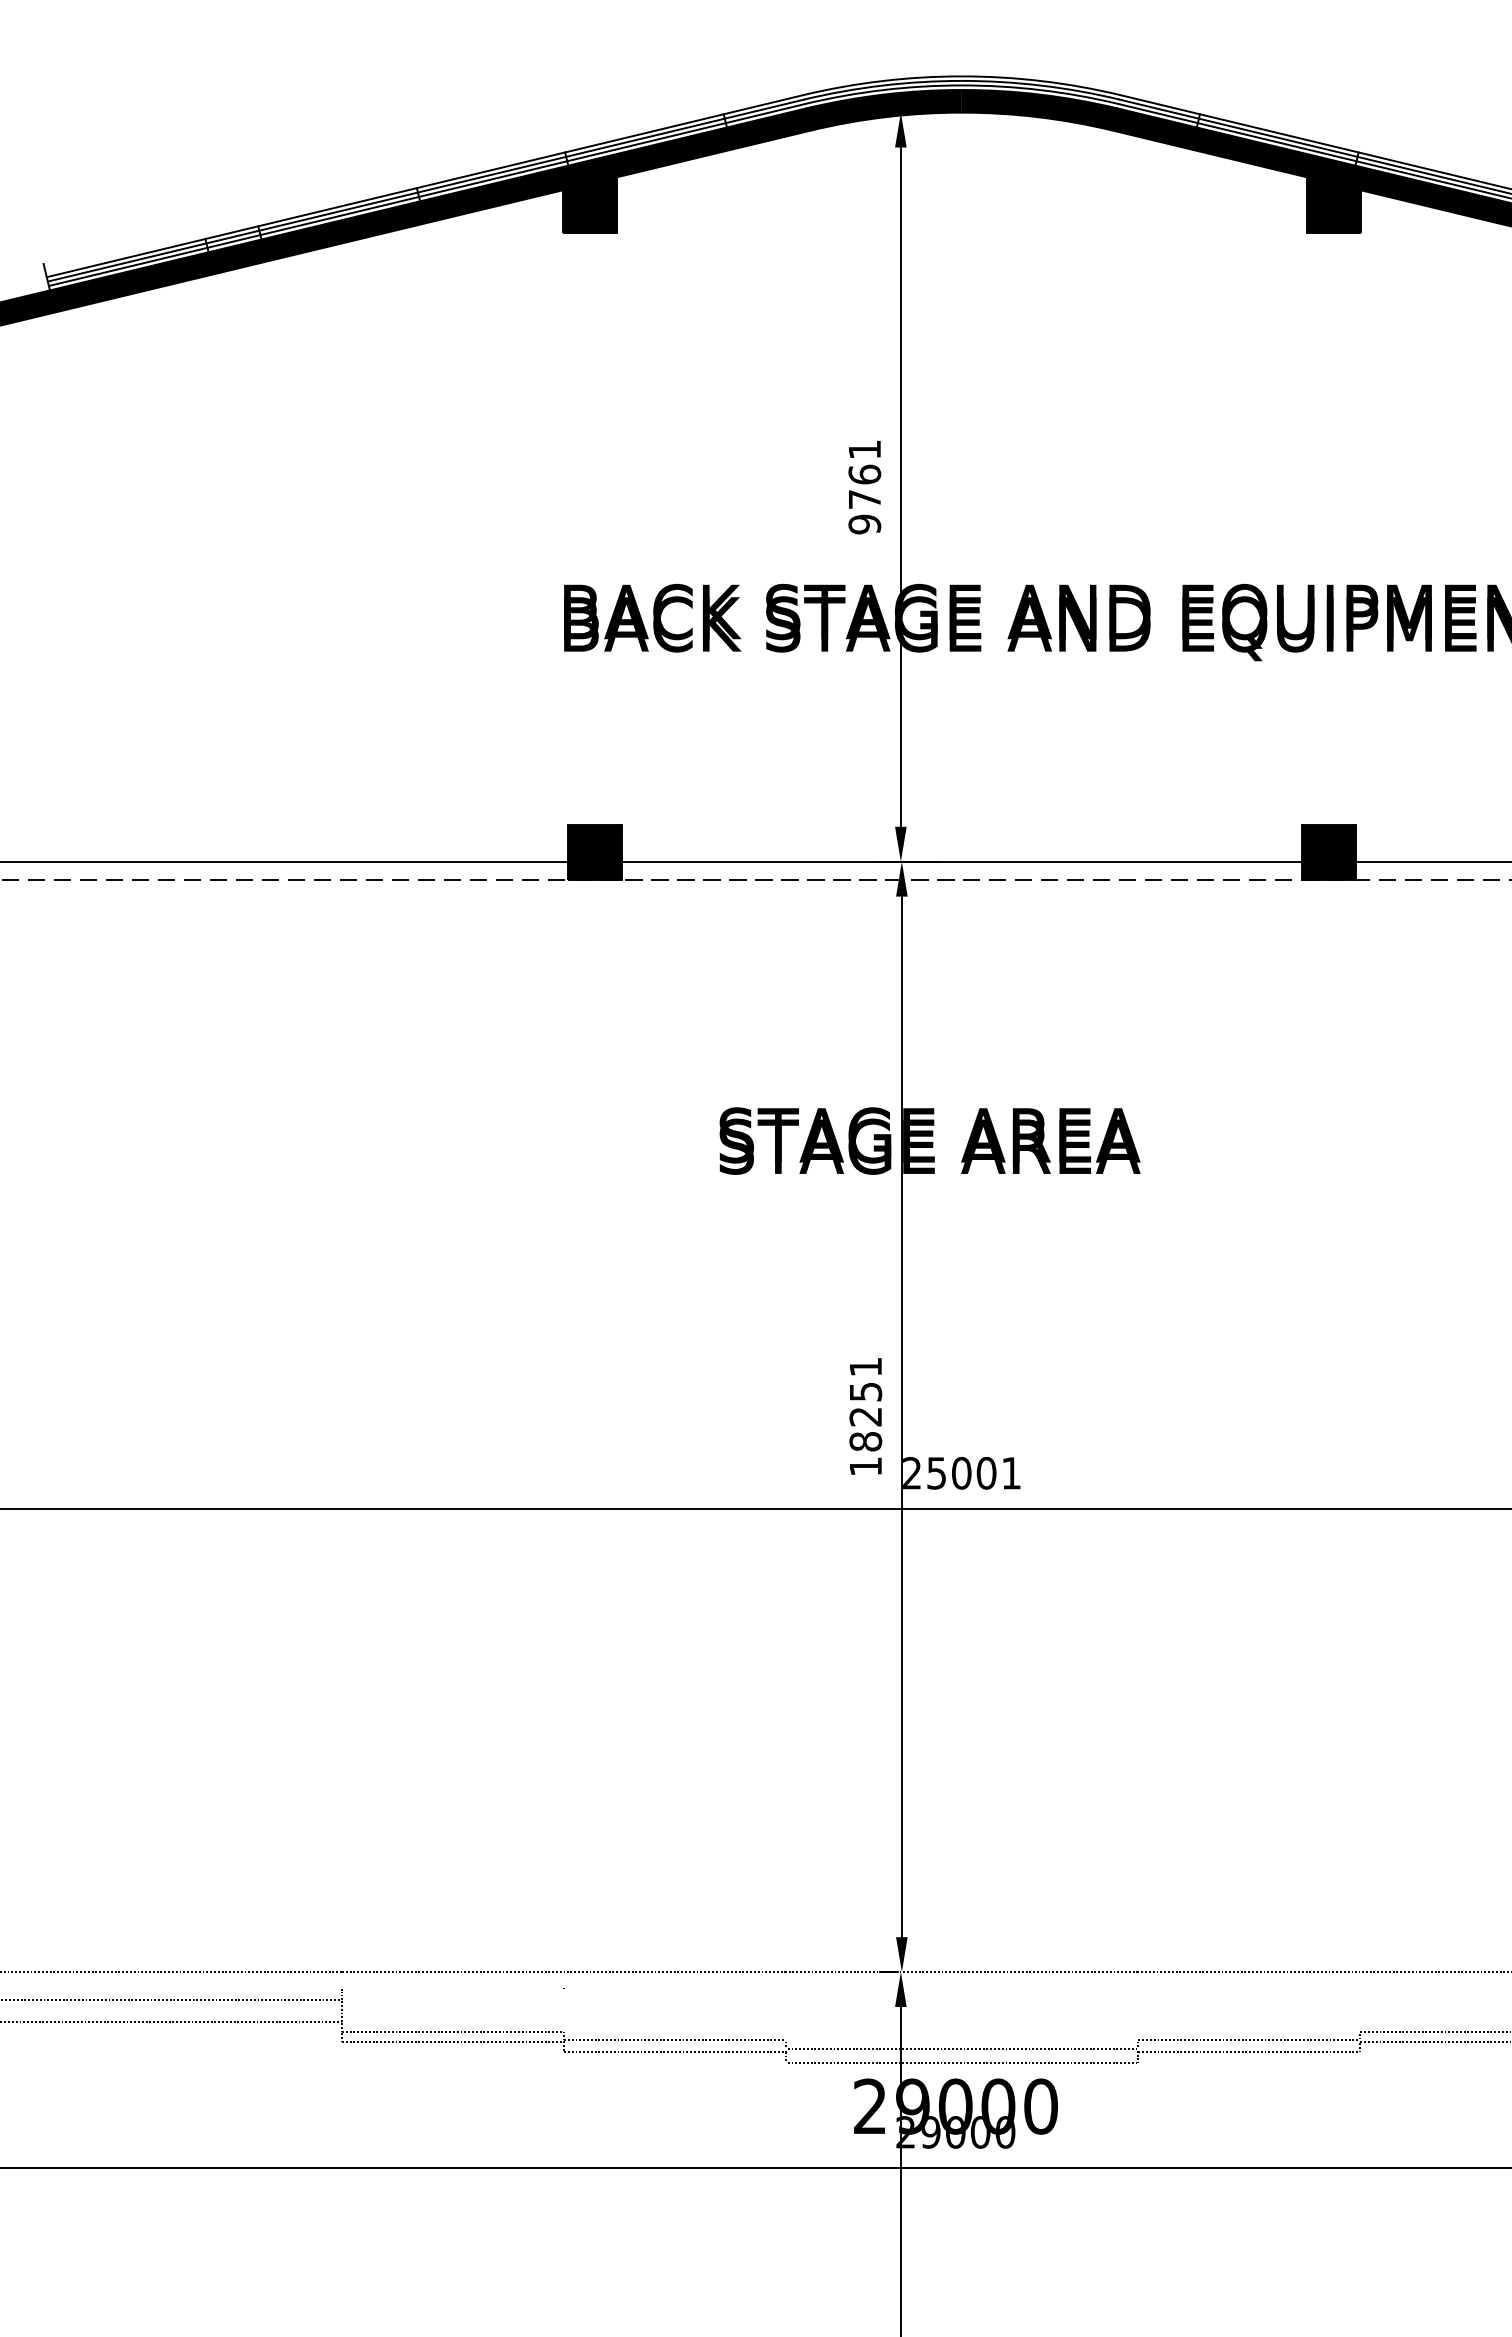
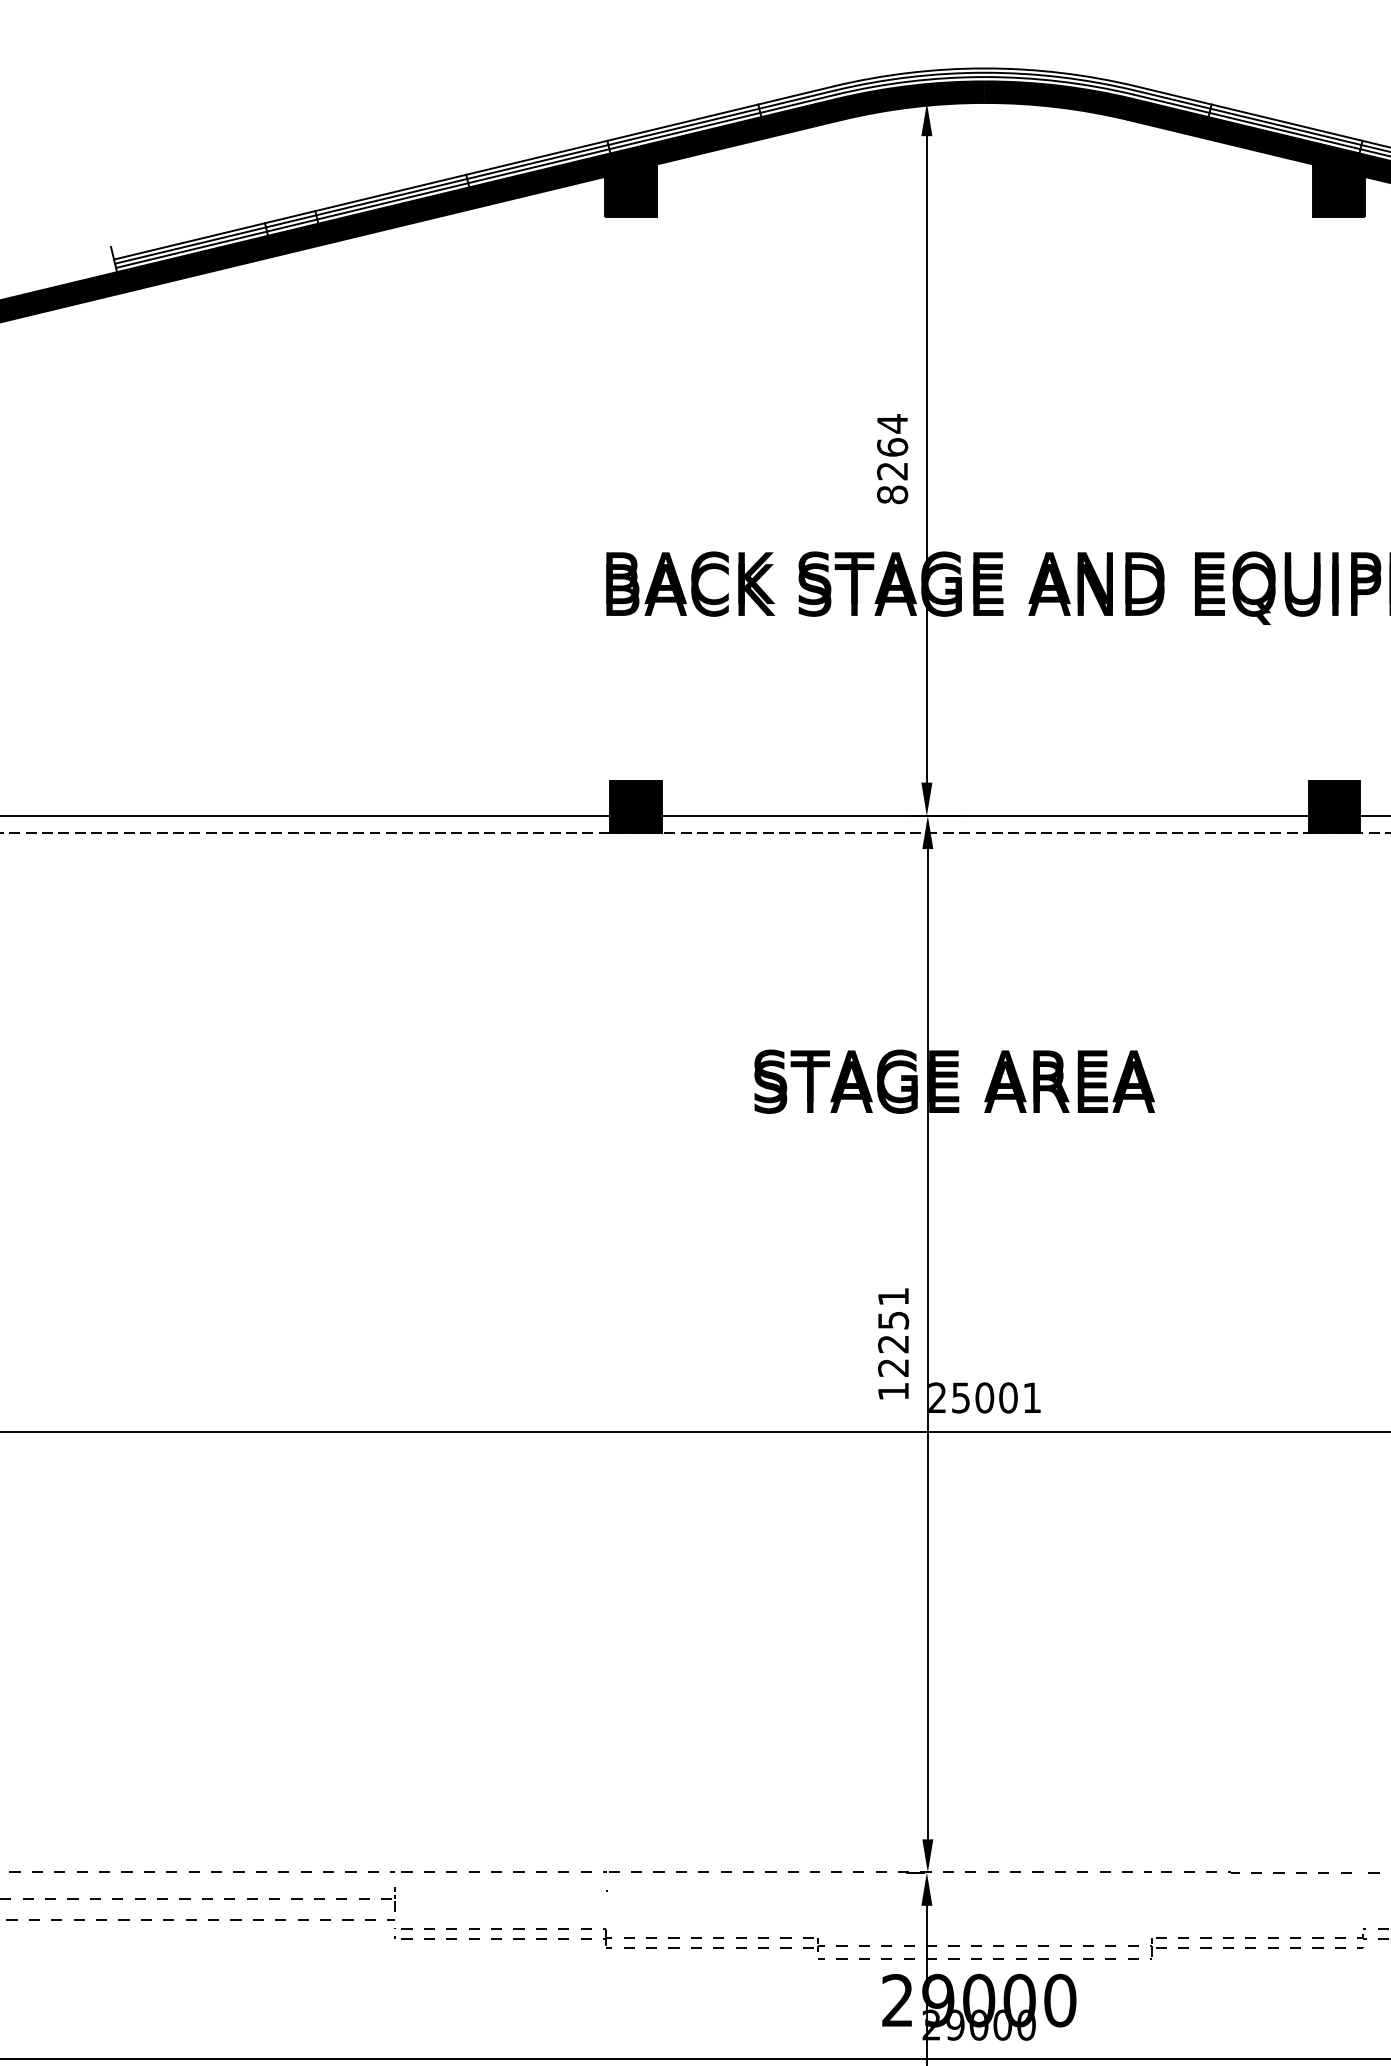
text: (864, 486) -> (892, 458), 9761 -> 8264
text: (865, 1441) -> (893, 1367), 18251 -> 12251

